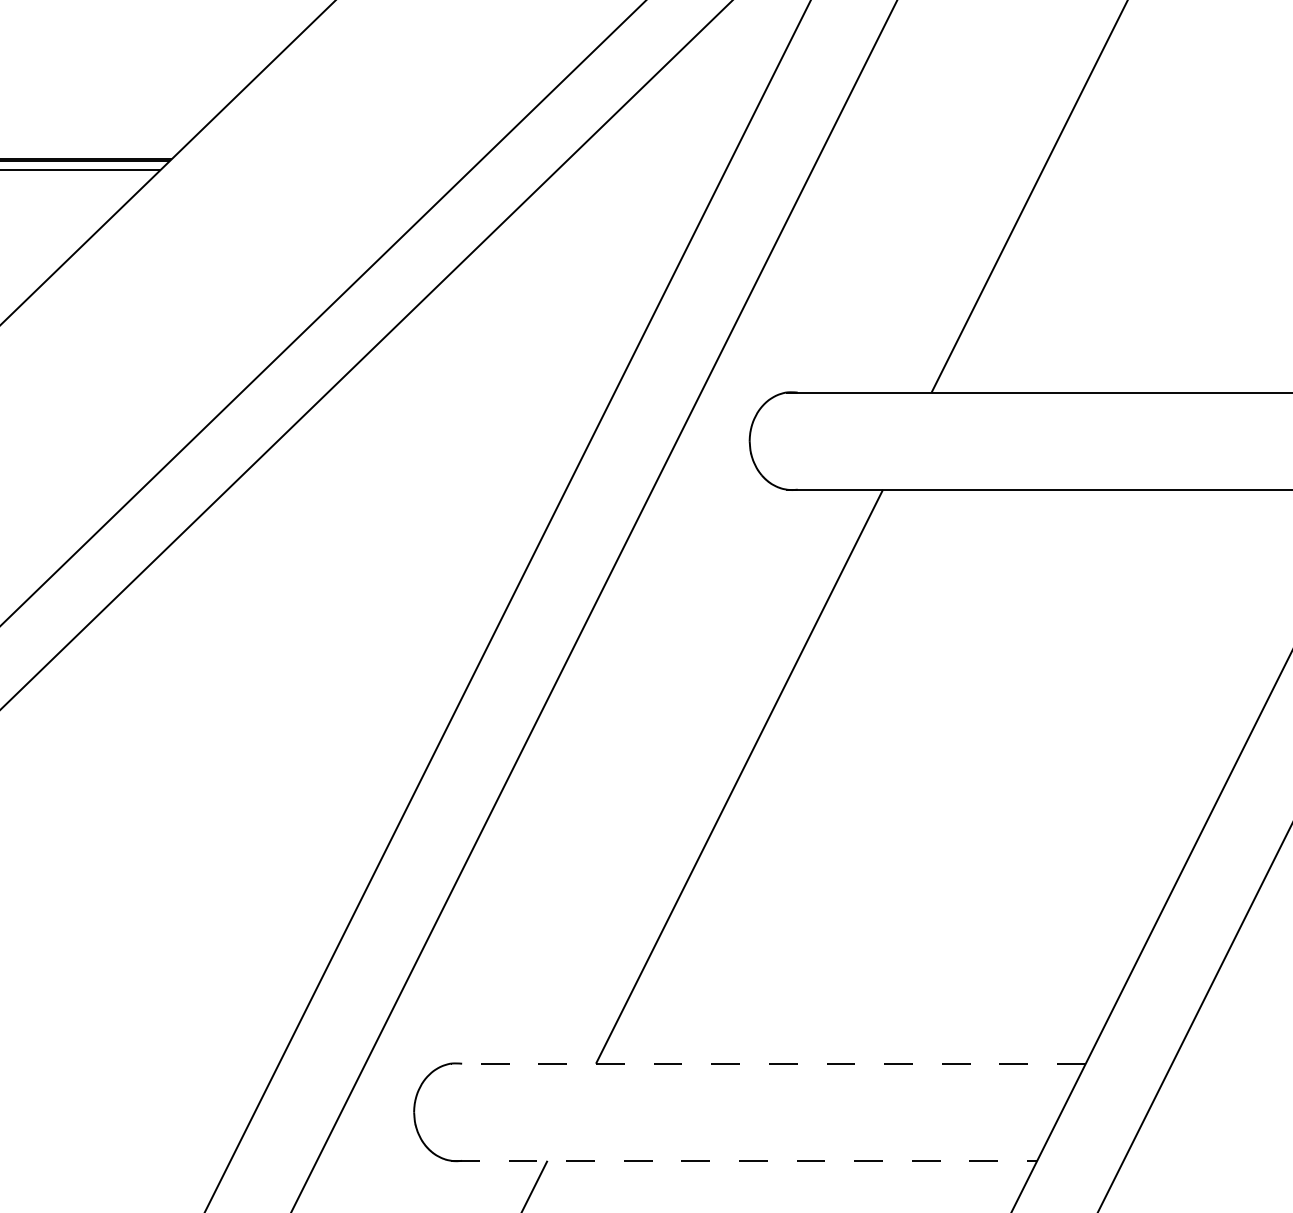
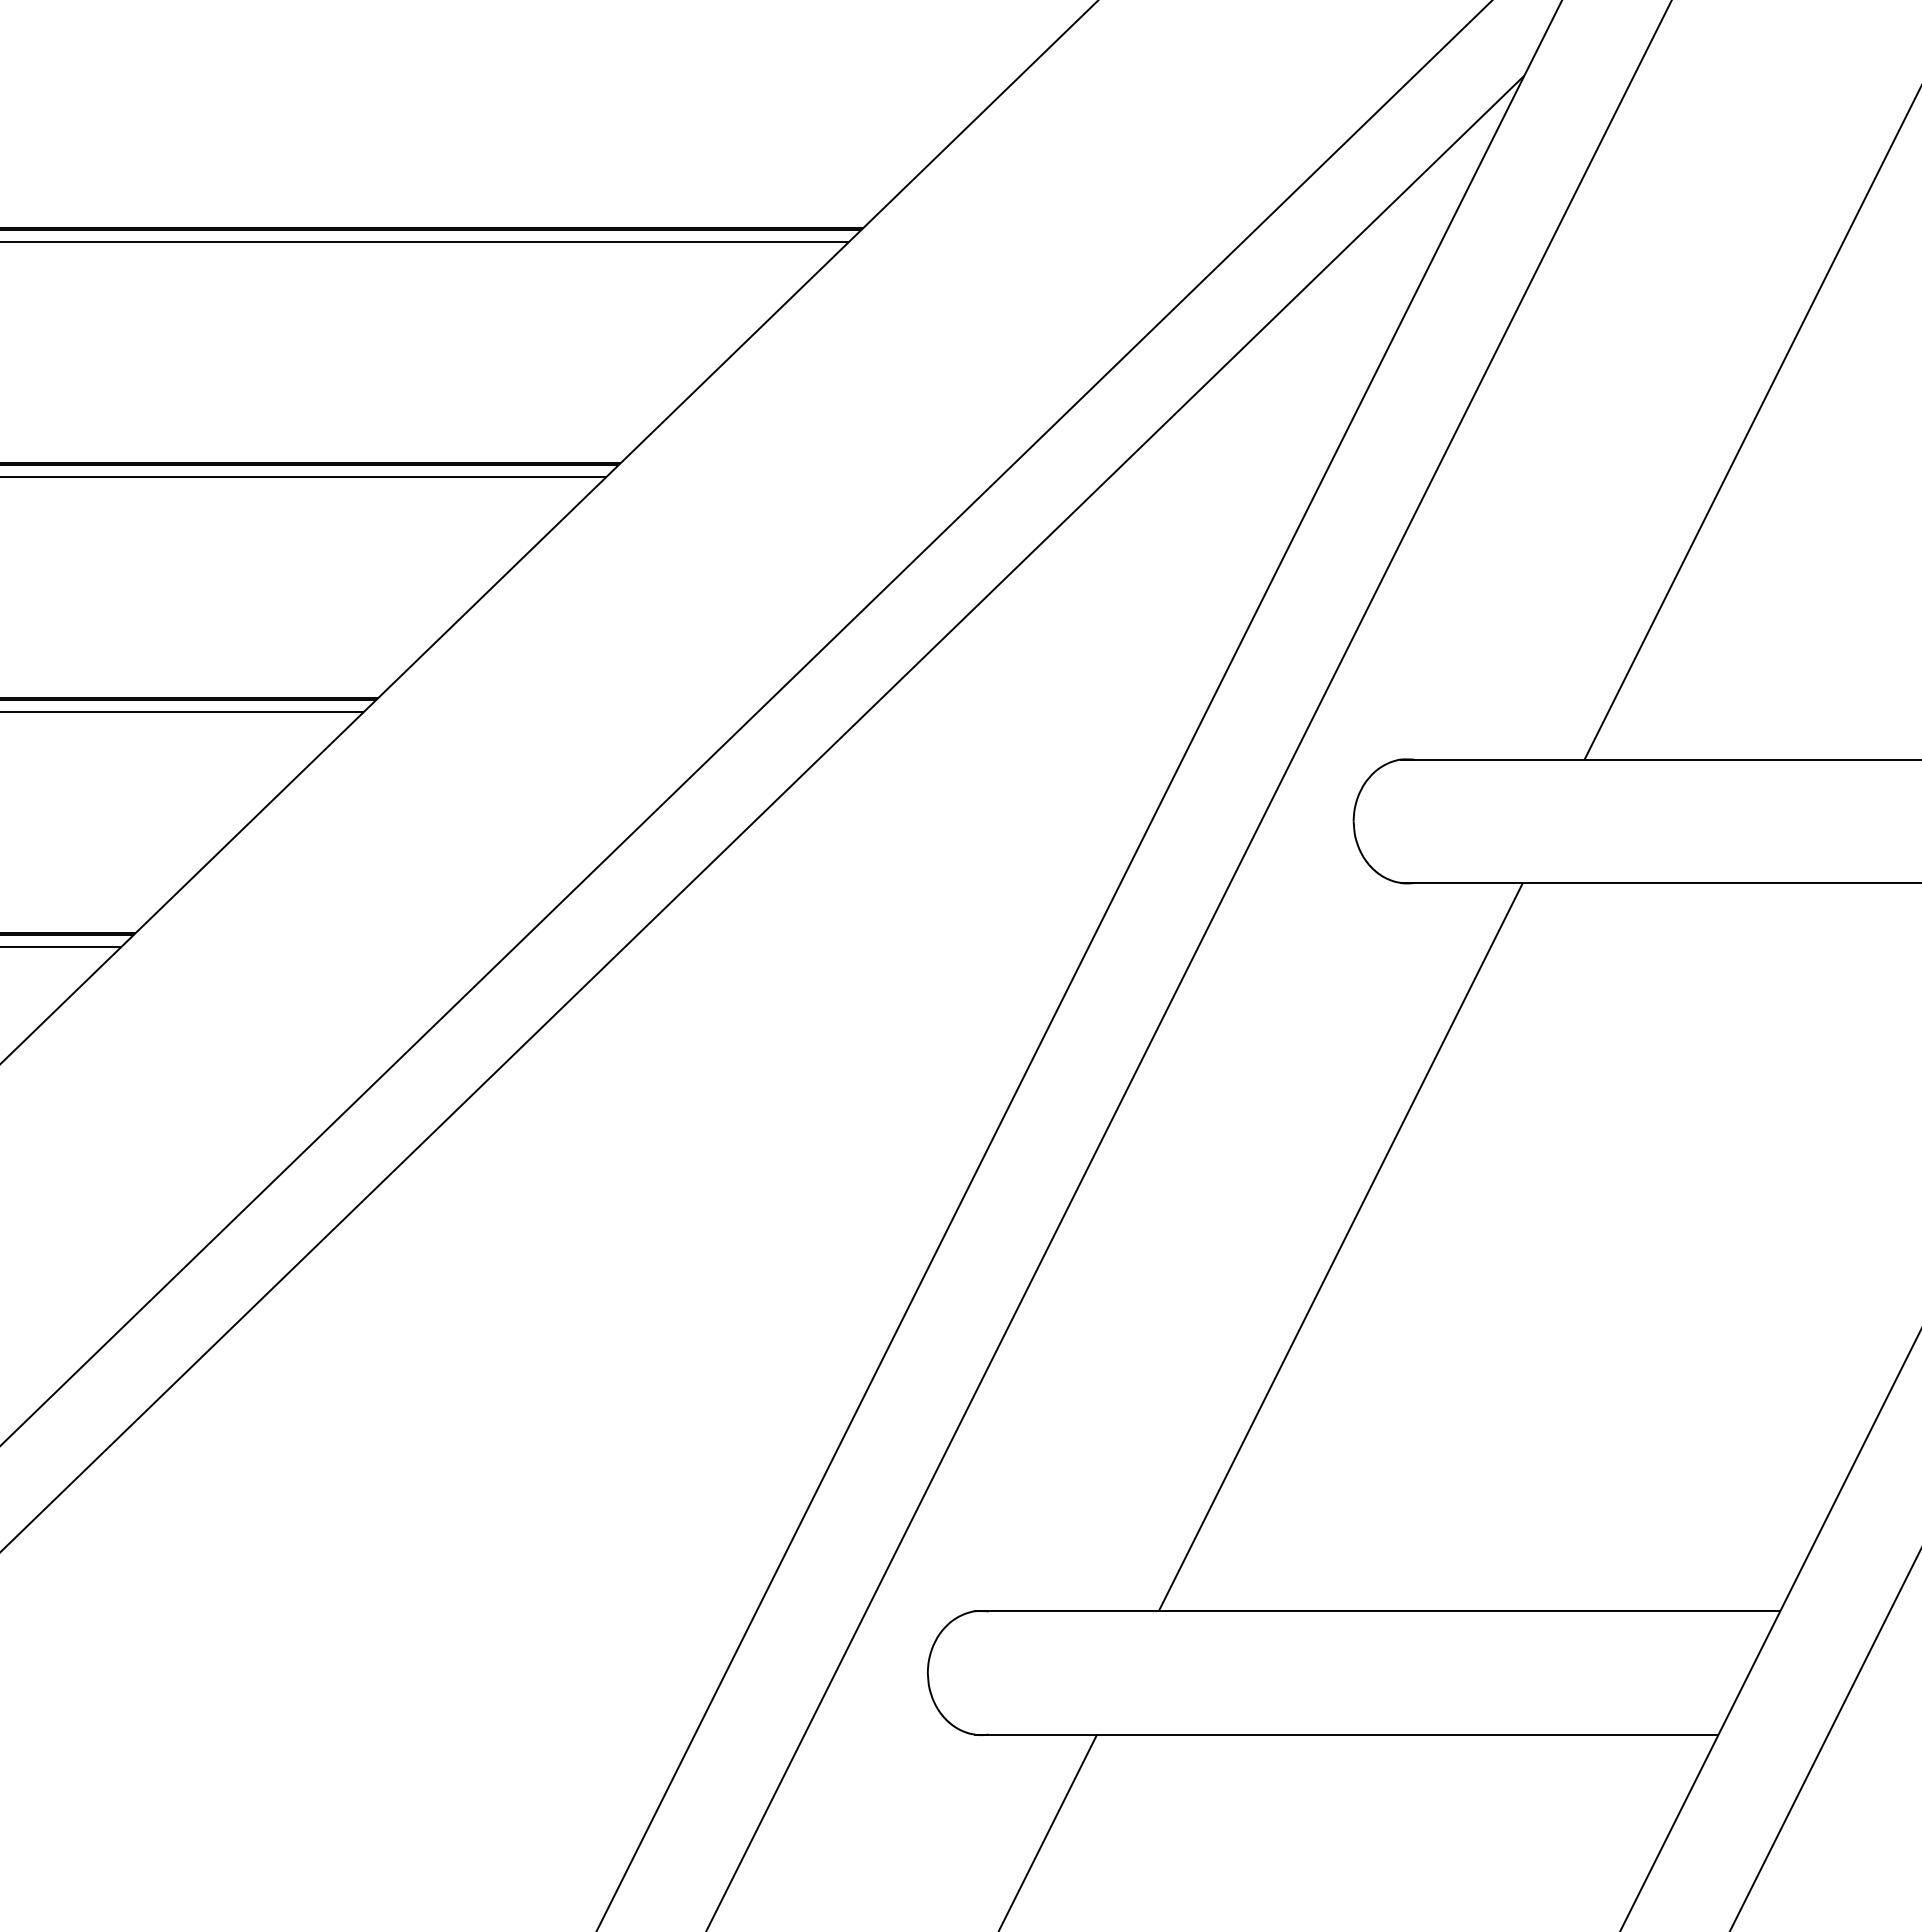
line: (768, 1063) -> (1377, 1611), dashed -> solid
line: (744, 1160) -> (1347, 1734), dashed -> solid

